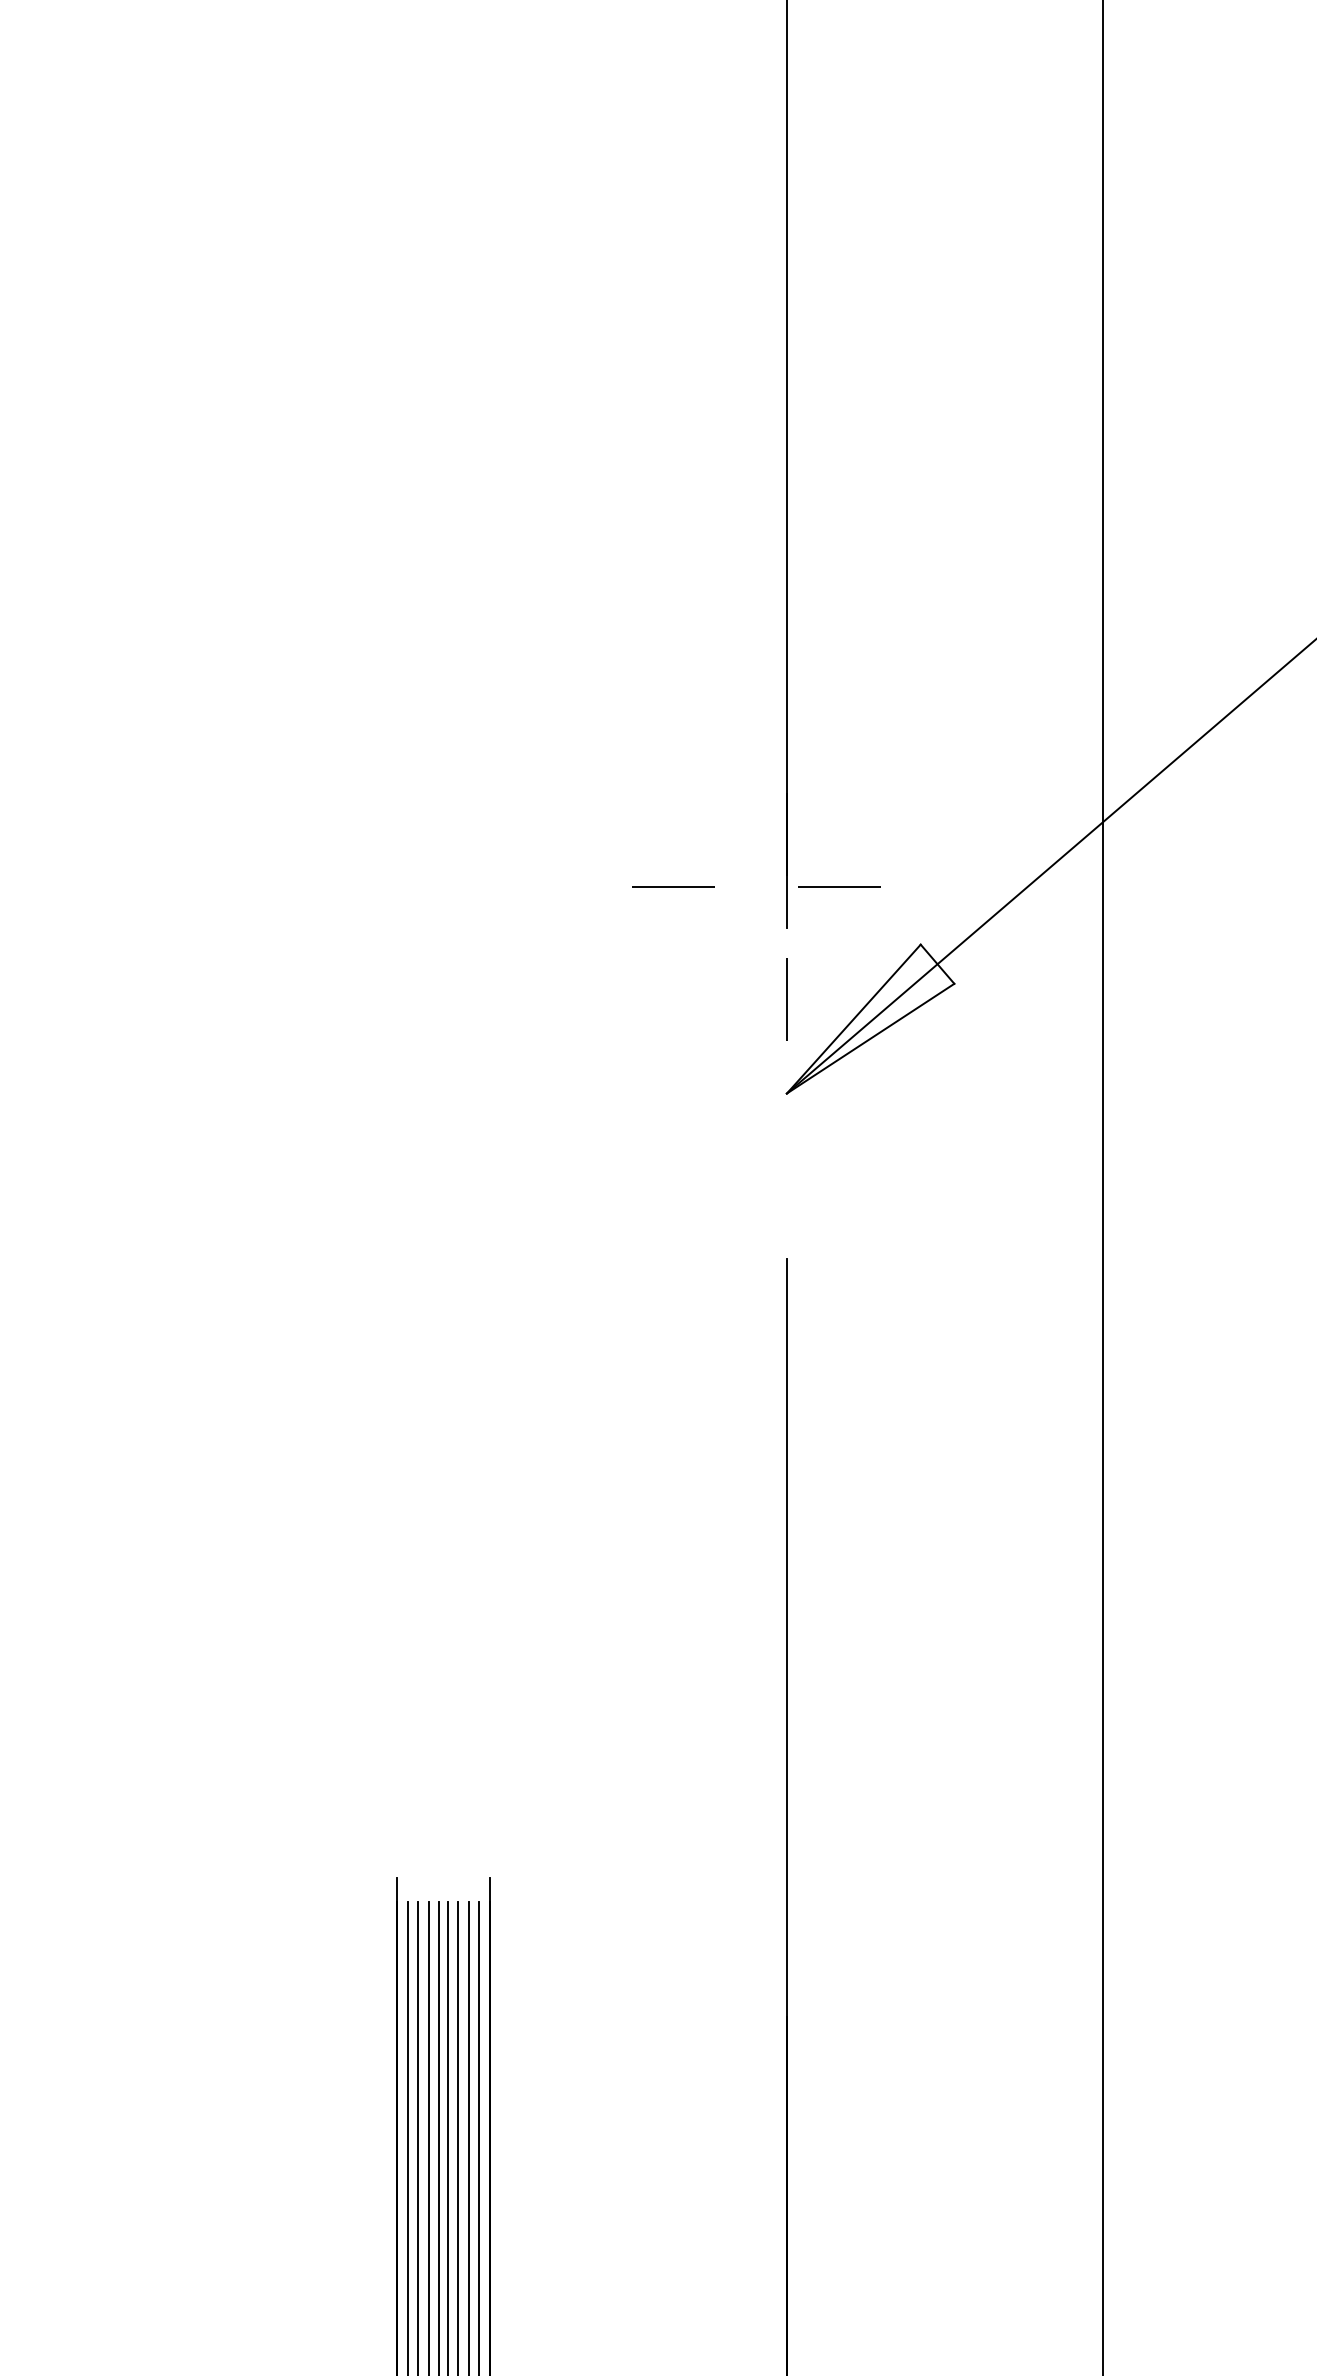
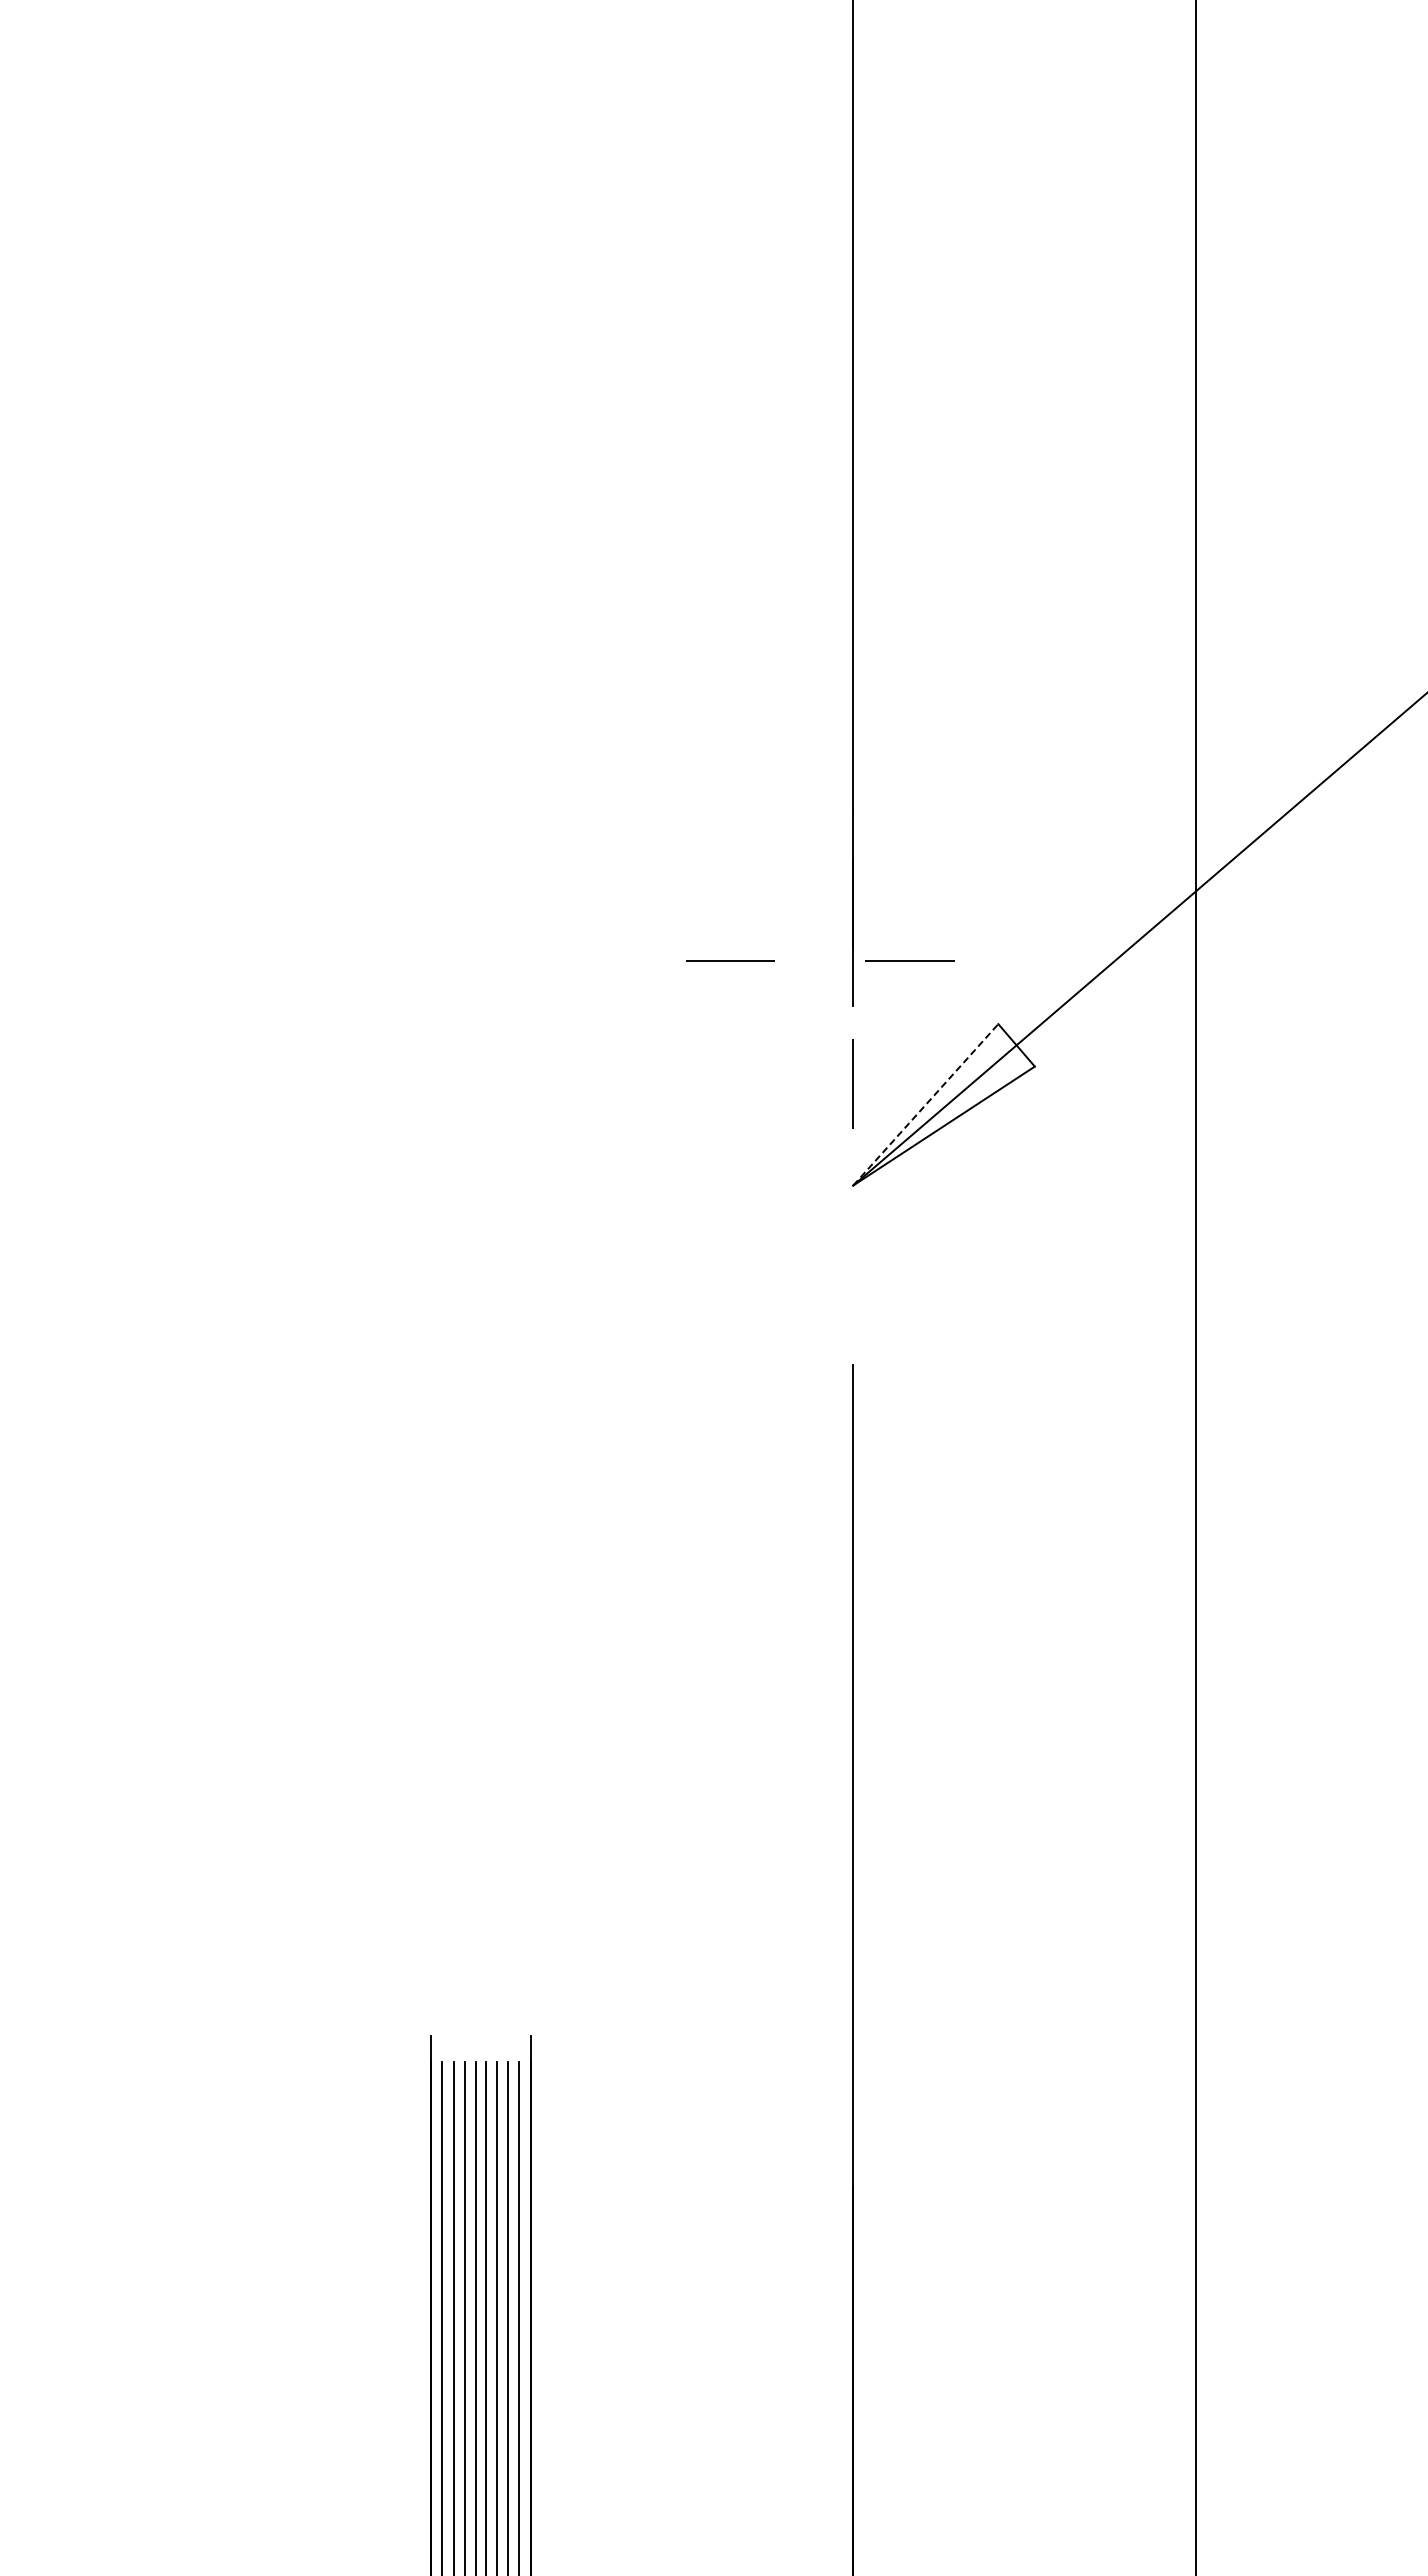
line: (853, 1018) -> (925, 1104), solid -> dashed

